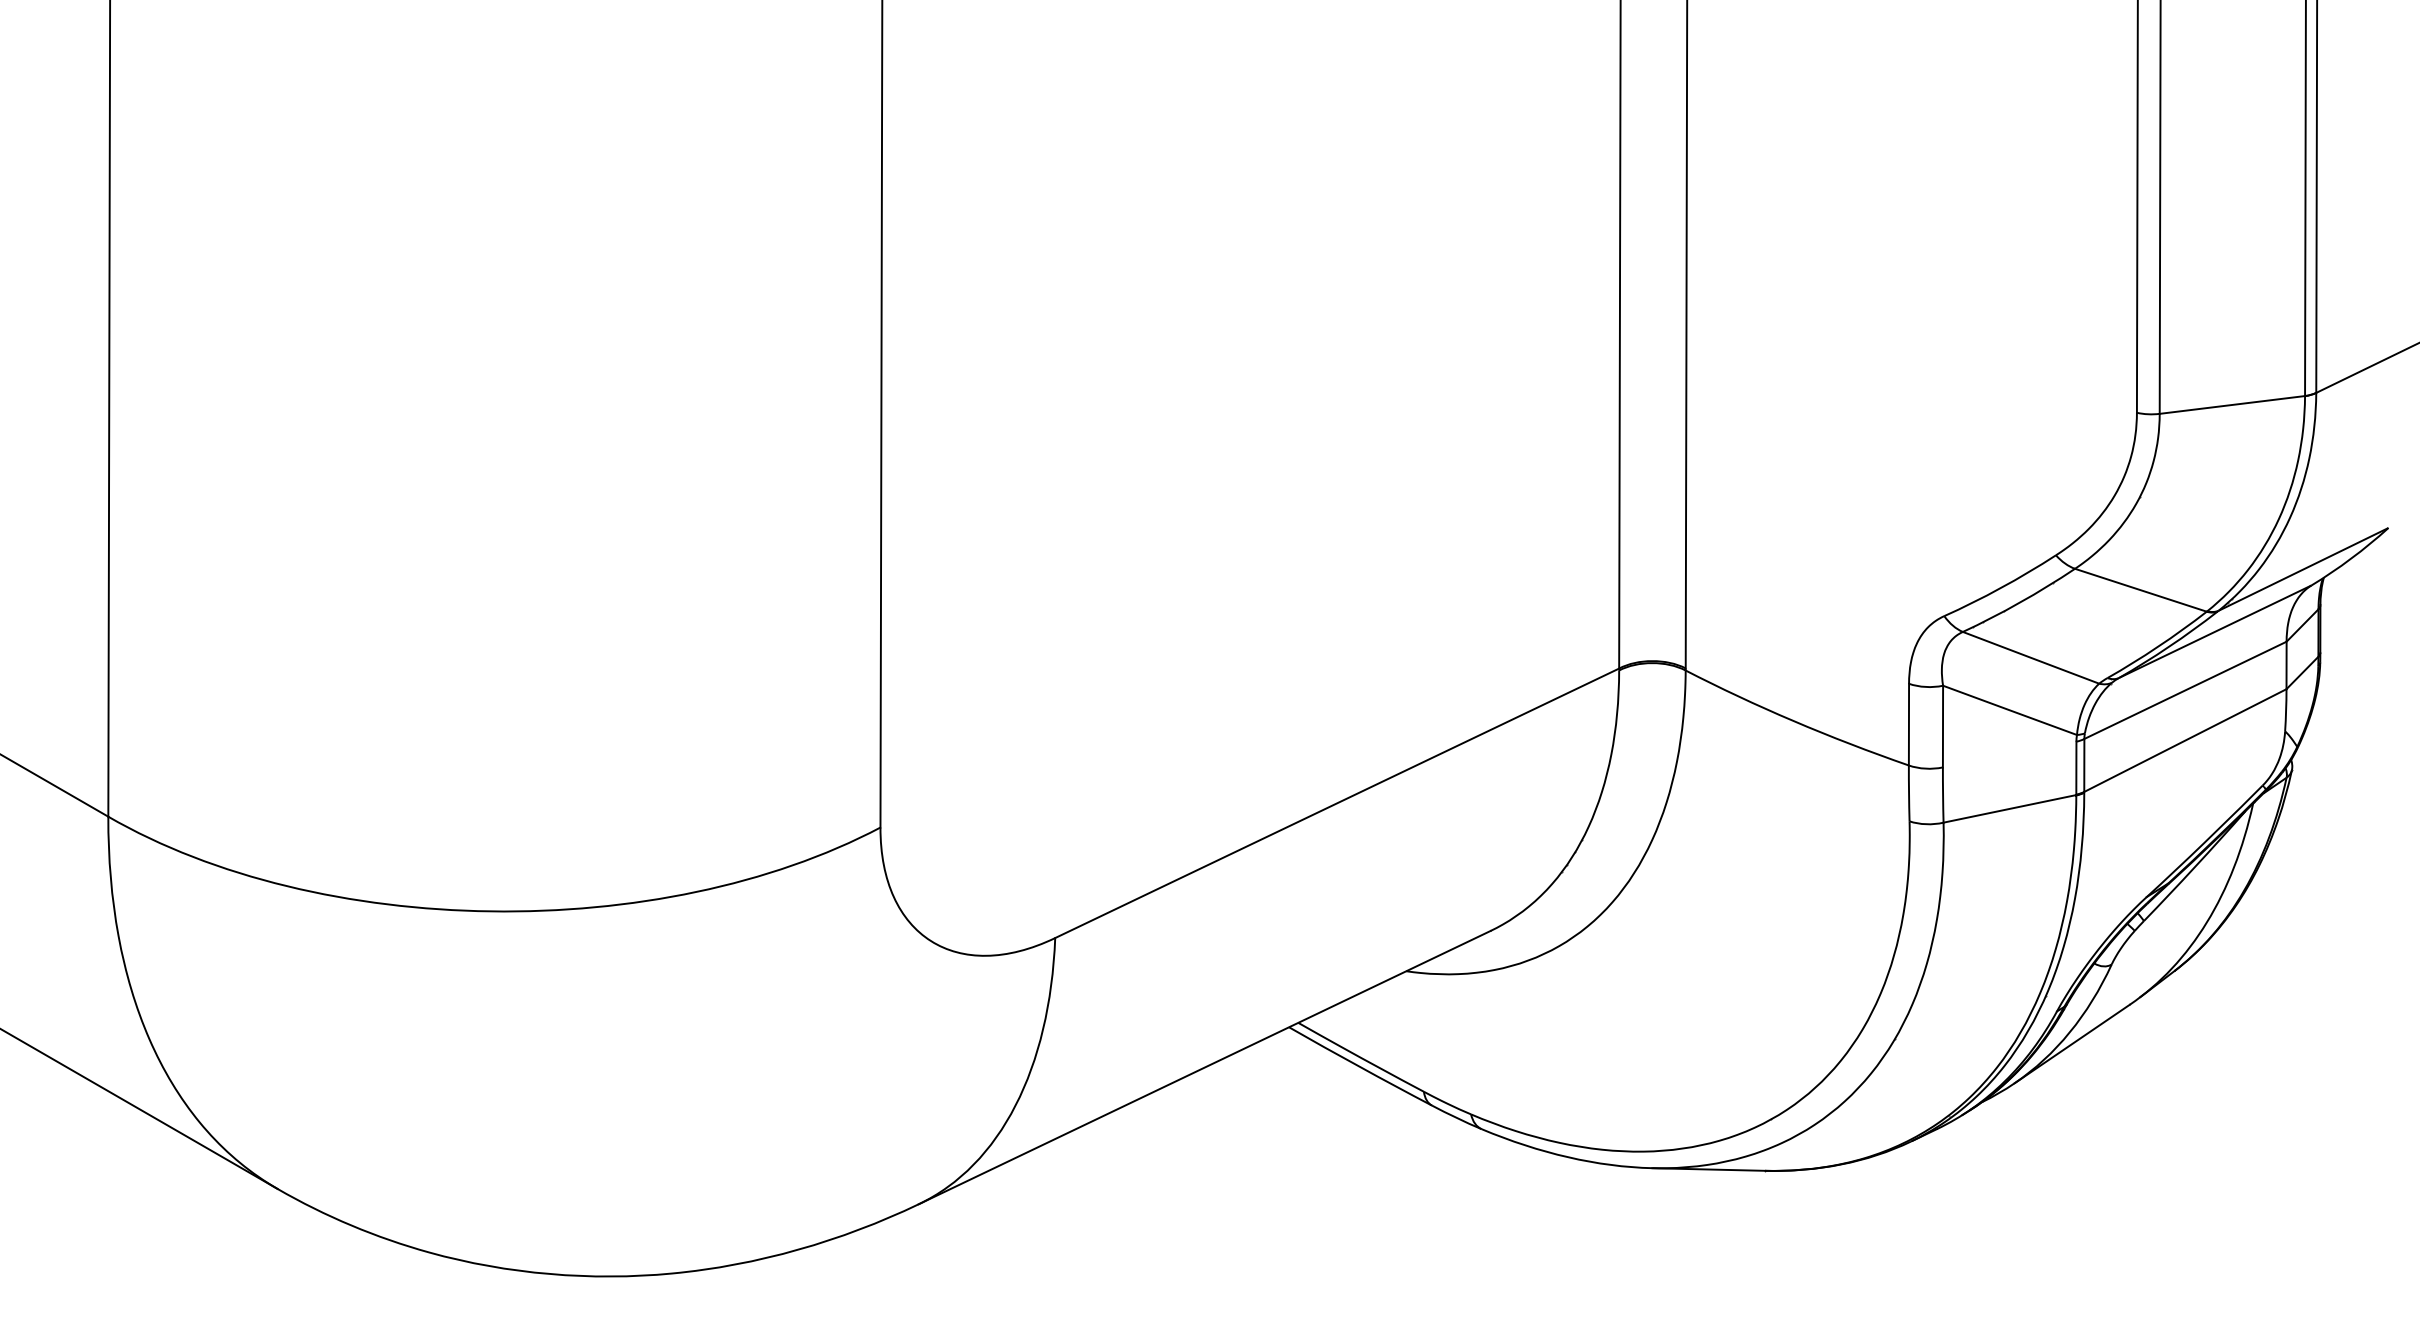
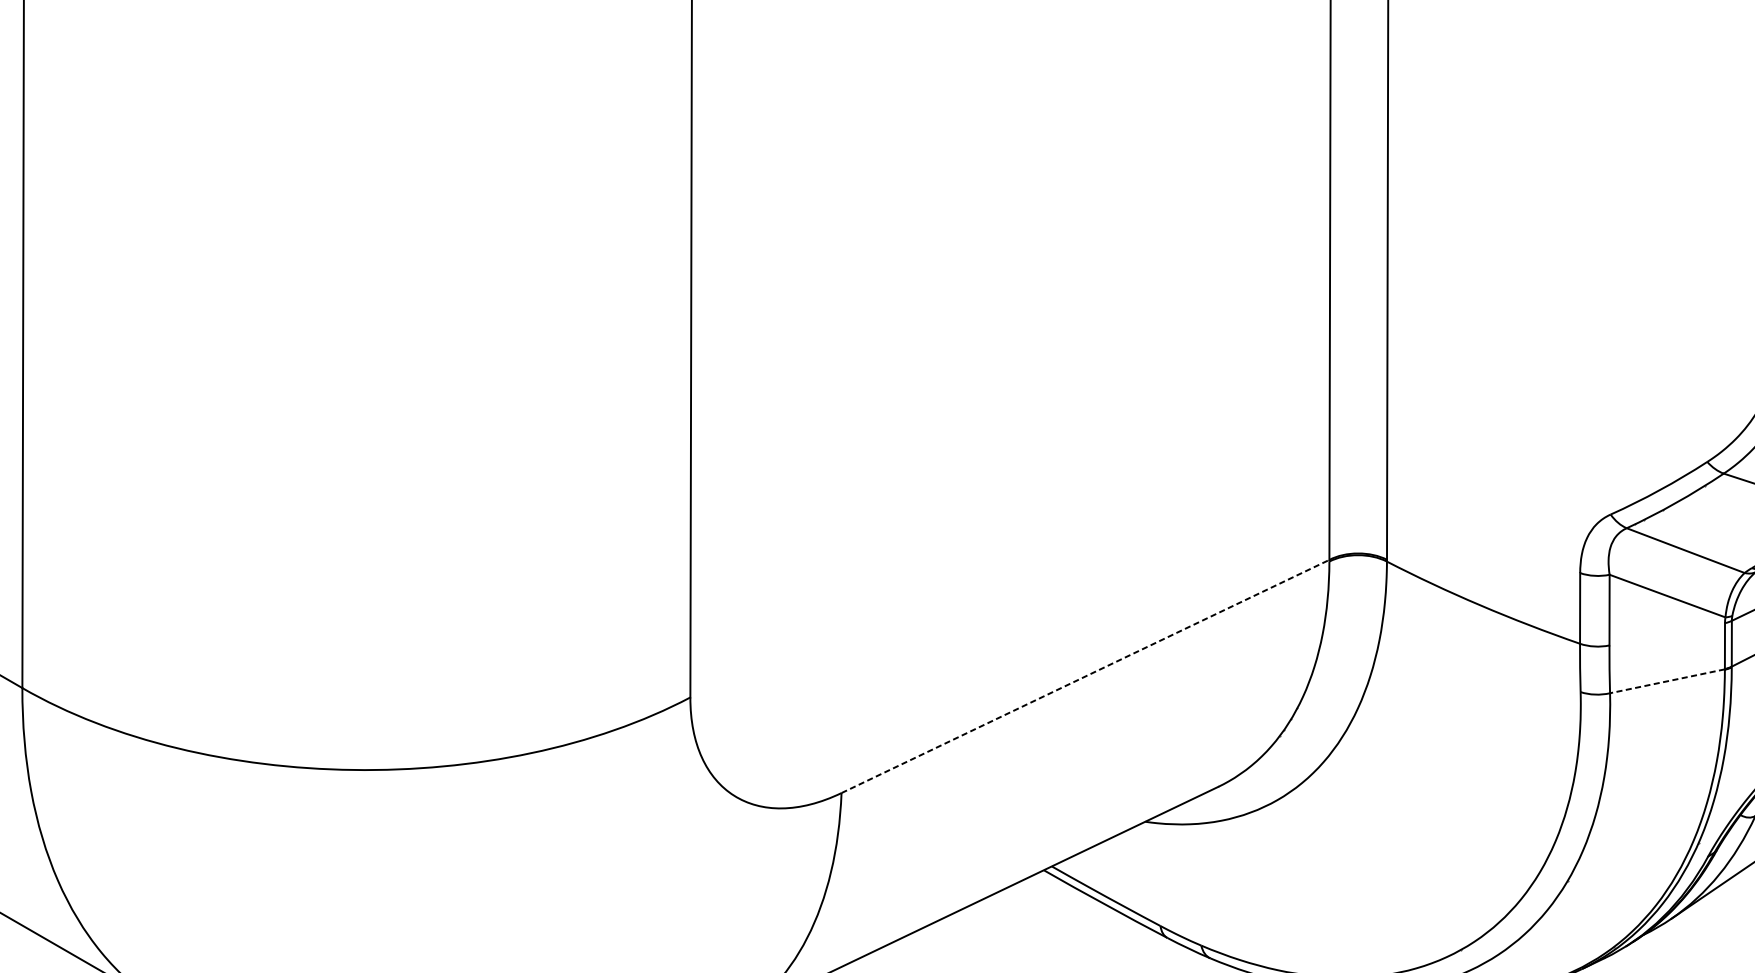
line: (1337, 803) -> (1085, 676), solid -> dashed
line: (2009, 808) -> (1667, 680), solid -> dashed

